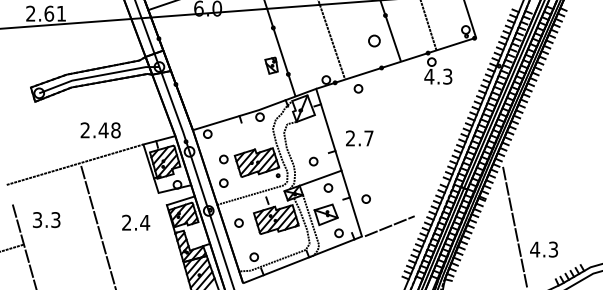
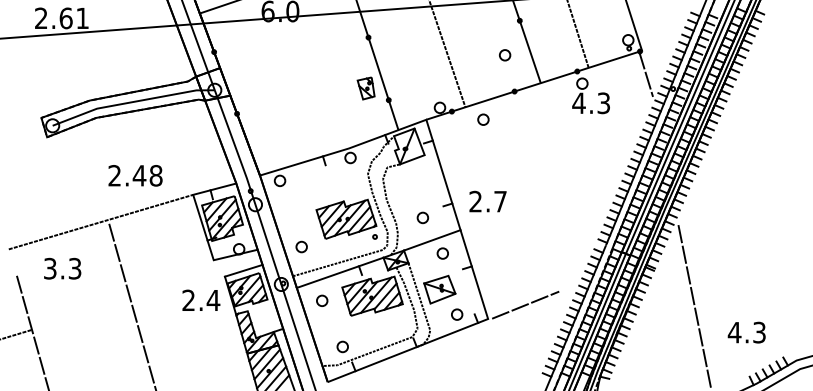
part: (374, 41) -> (505, 55), size x0.71
line: (479, 54) -> (646, 73), added
text: (359, 138) -> (487, 201), moved
part: (223, 159) -> (301, 214), removed
part: (365, 199) -> (493, 268), removed
line: (251, 202) -> (339, 272), added
text: (46, 219) -> (62, 268), moved
text: (136, 222) -> (201, 299), moved
text: (543, 249) -> (746, 332), moved

